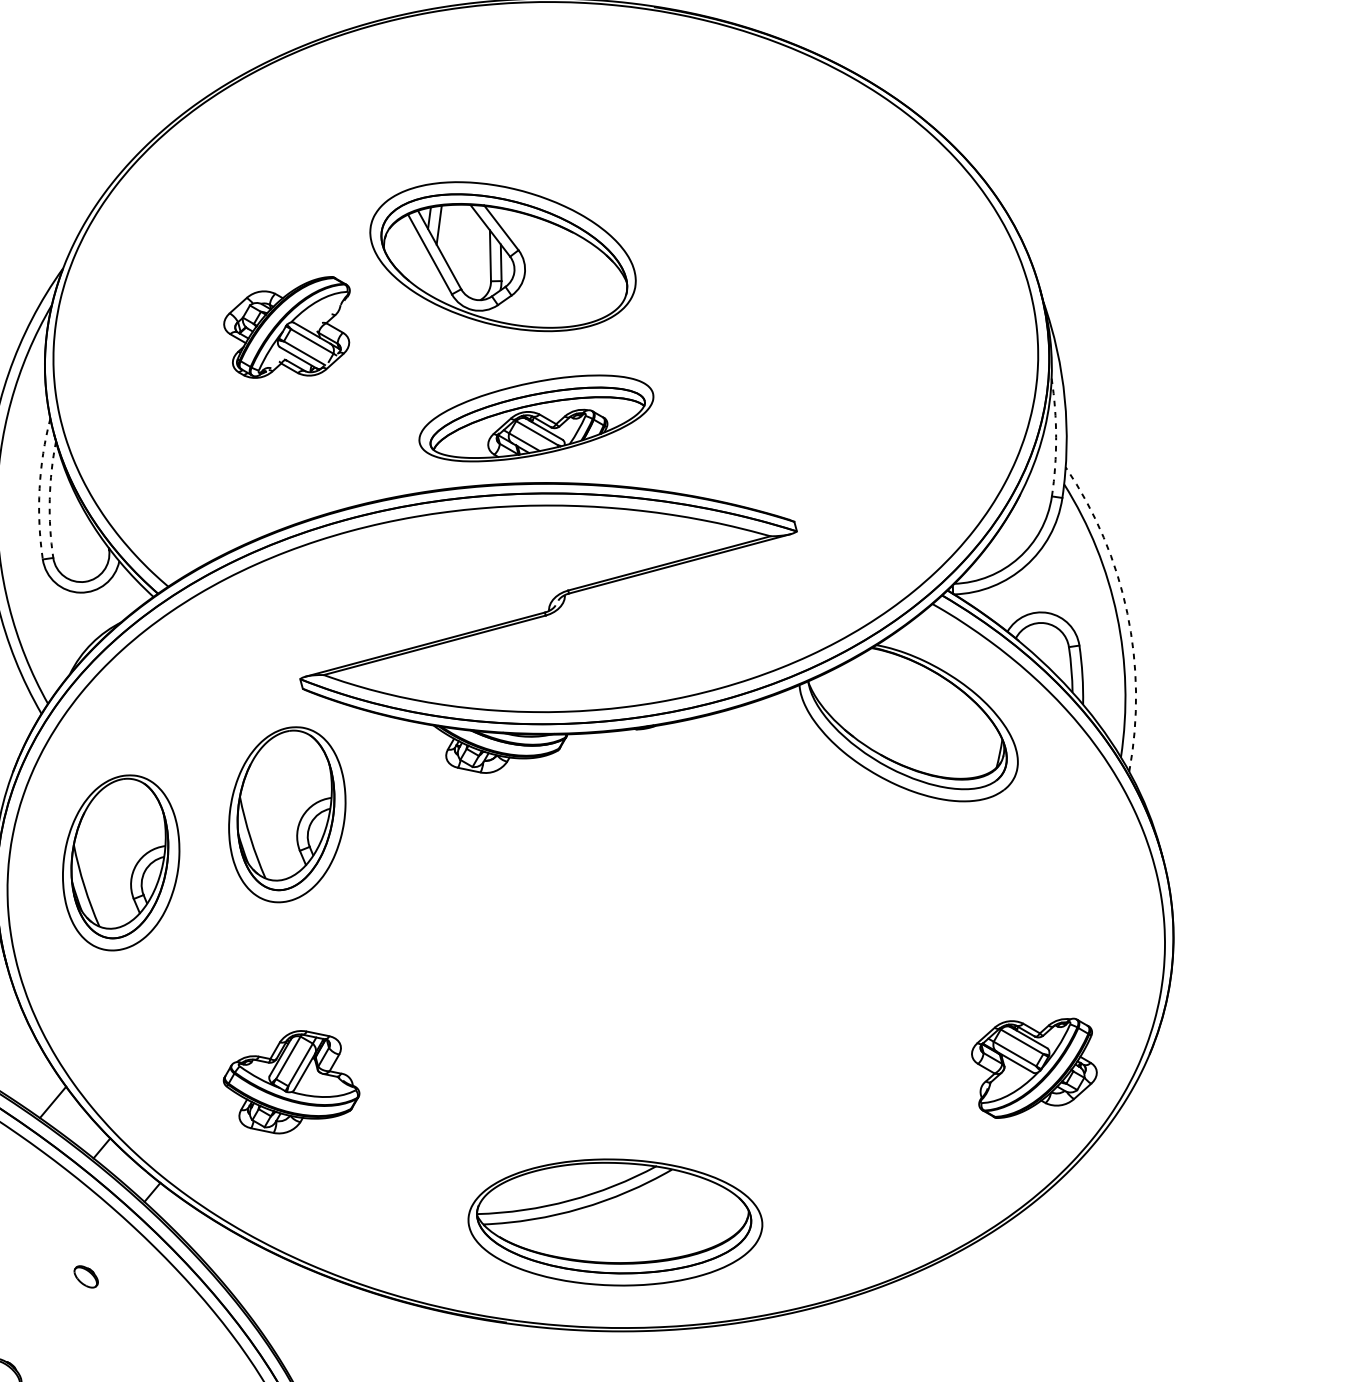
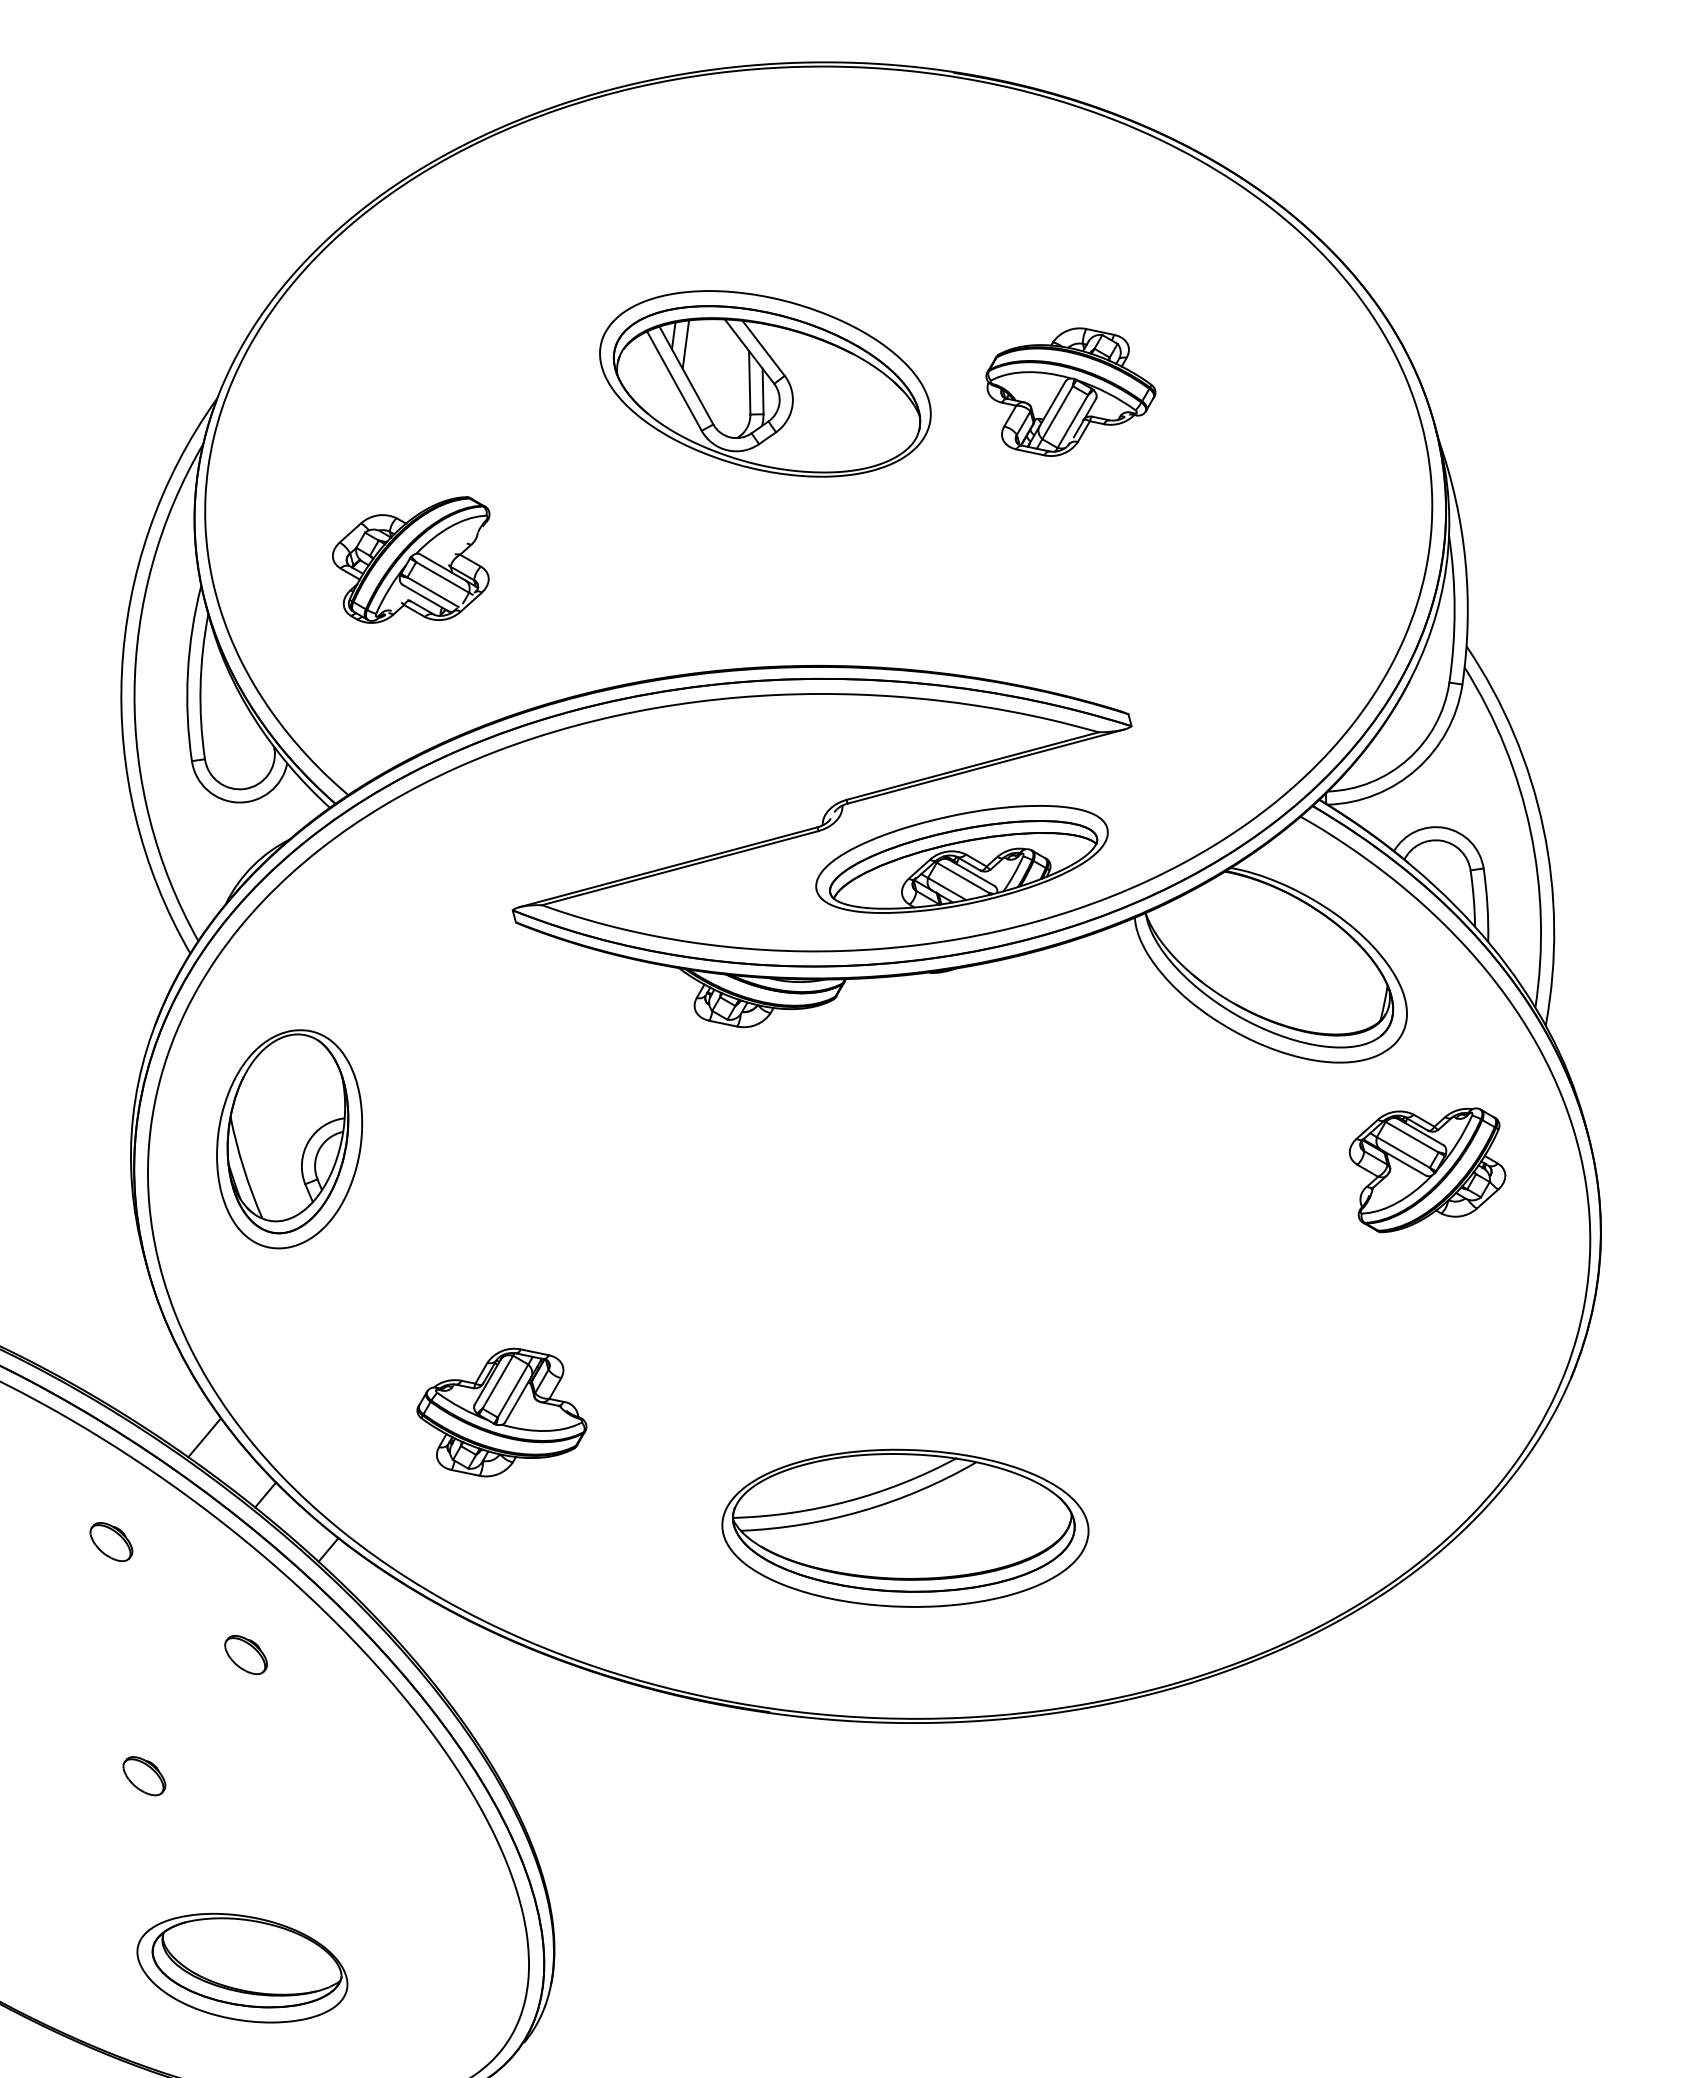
part: (747, 262) -> (1070, 391), added
part: (287, 327) -> (411, 559), moved
part: (536, 418) -> (961, 859), moved
arc: (1056, 437) -> (1454, 609), dashed -> solid
arc: (39, 488) -> (187, 672), dashed -> solid
arc: (49, 499) -> (200, 686), dashed -> solid
arc: (1127, 613) -> (1543, 828), dashed -> solid
part: (287, 814) -> (496, 1079), removed
part: (1034, 1068) -> (1427, 1170), moved
part: (615, 1221) -> (905, 1527), moved
part: (85, 1277) -> (245, 1655), size x1.43

